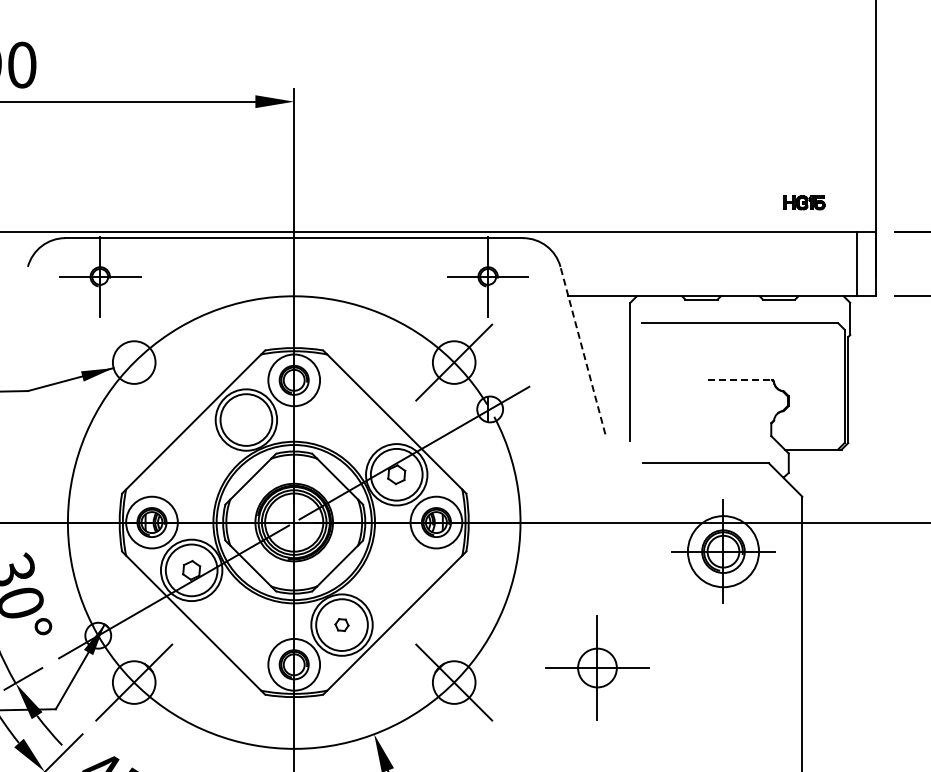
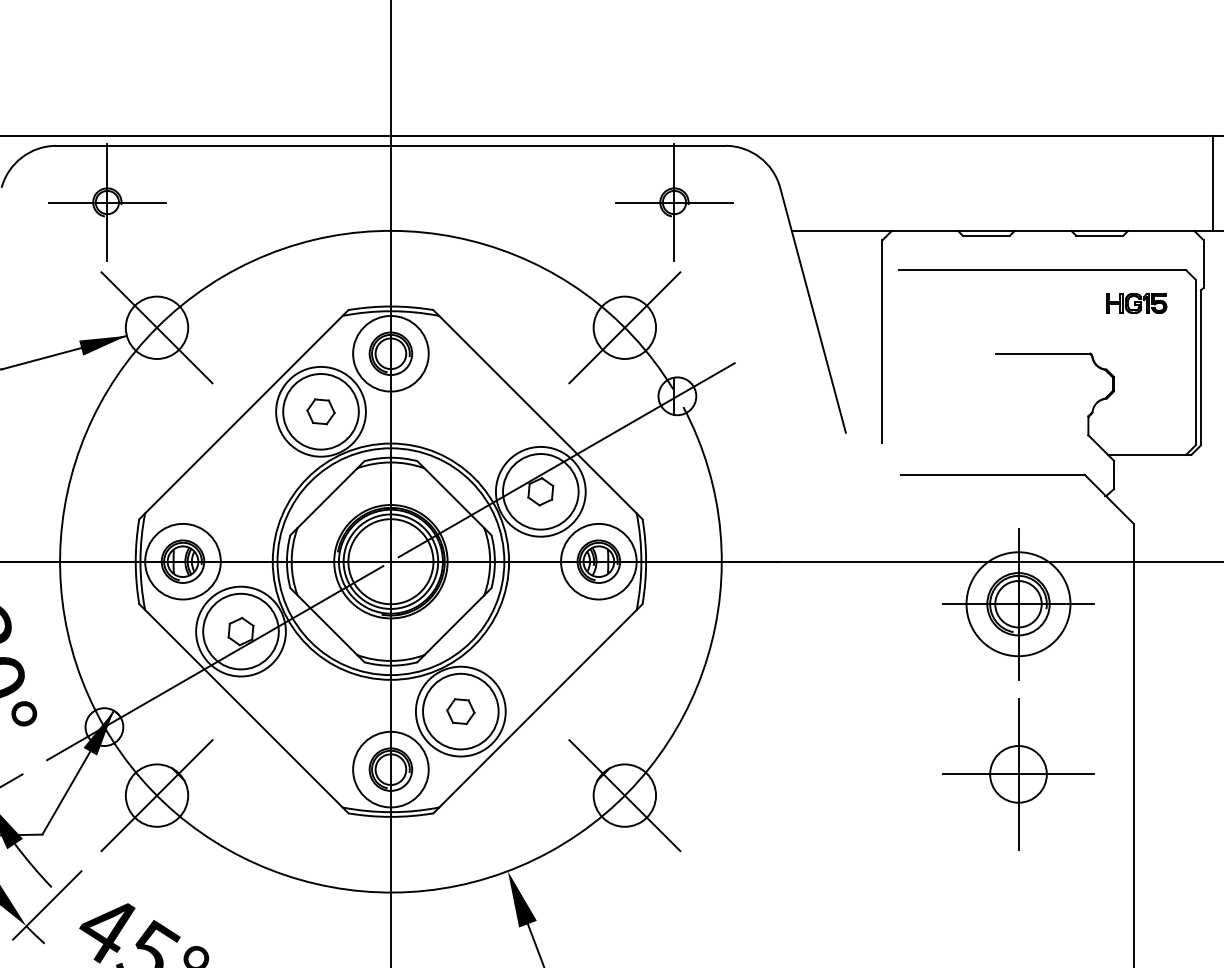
part: (804, 202) -> (1136, 302), moved
line: (582, 350) -> (812, 310), dashed -> solid
line: (134, 362) -> (157, 327), added
line: (740, 380) -> (1043, 353), dashed -> solid
part: (246, 419) -> (321, 411), added
part: (341, 624) -> (460, 710), size x1.43
part: (597, 667) -> (1018, 773), moved

